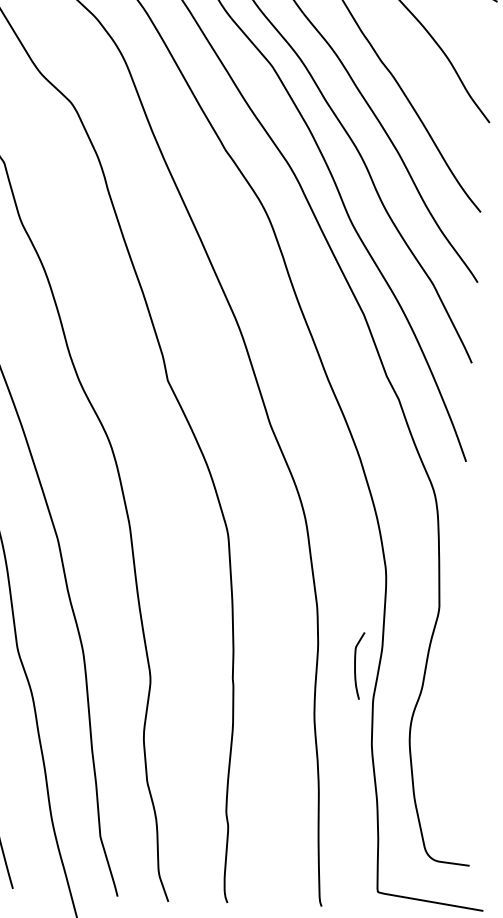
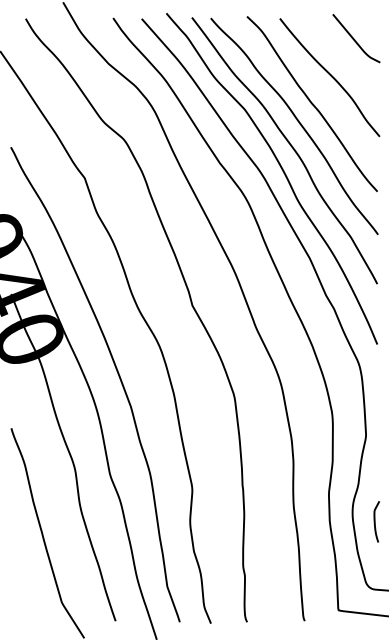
curve: (356, 665) -> (375, 521), moved

